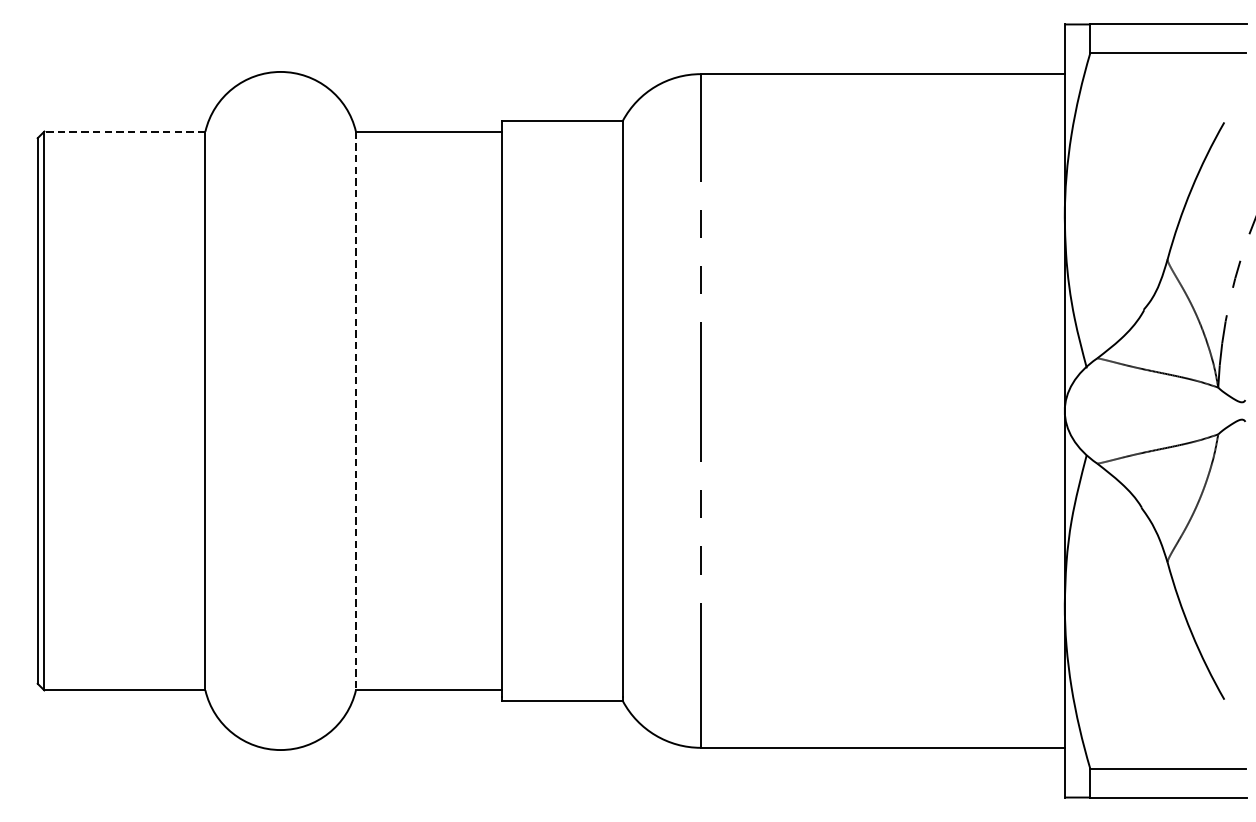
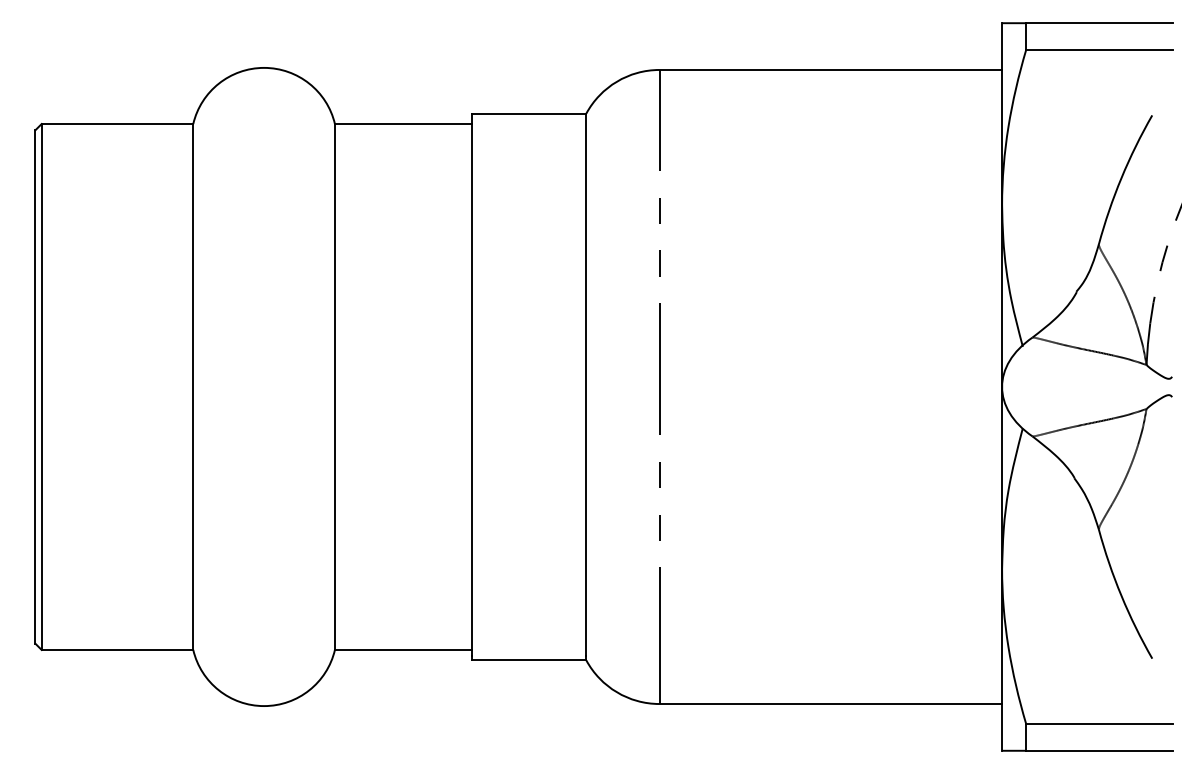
line: (124, 132) -> (117, 124), dashed -> solid
line: (355, 410) -> (334, 386), dashed -> solid

